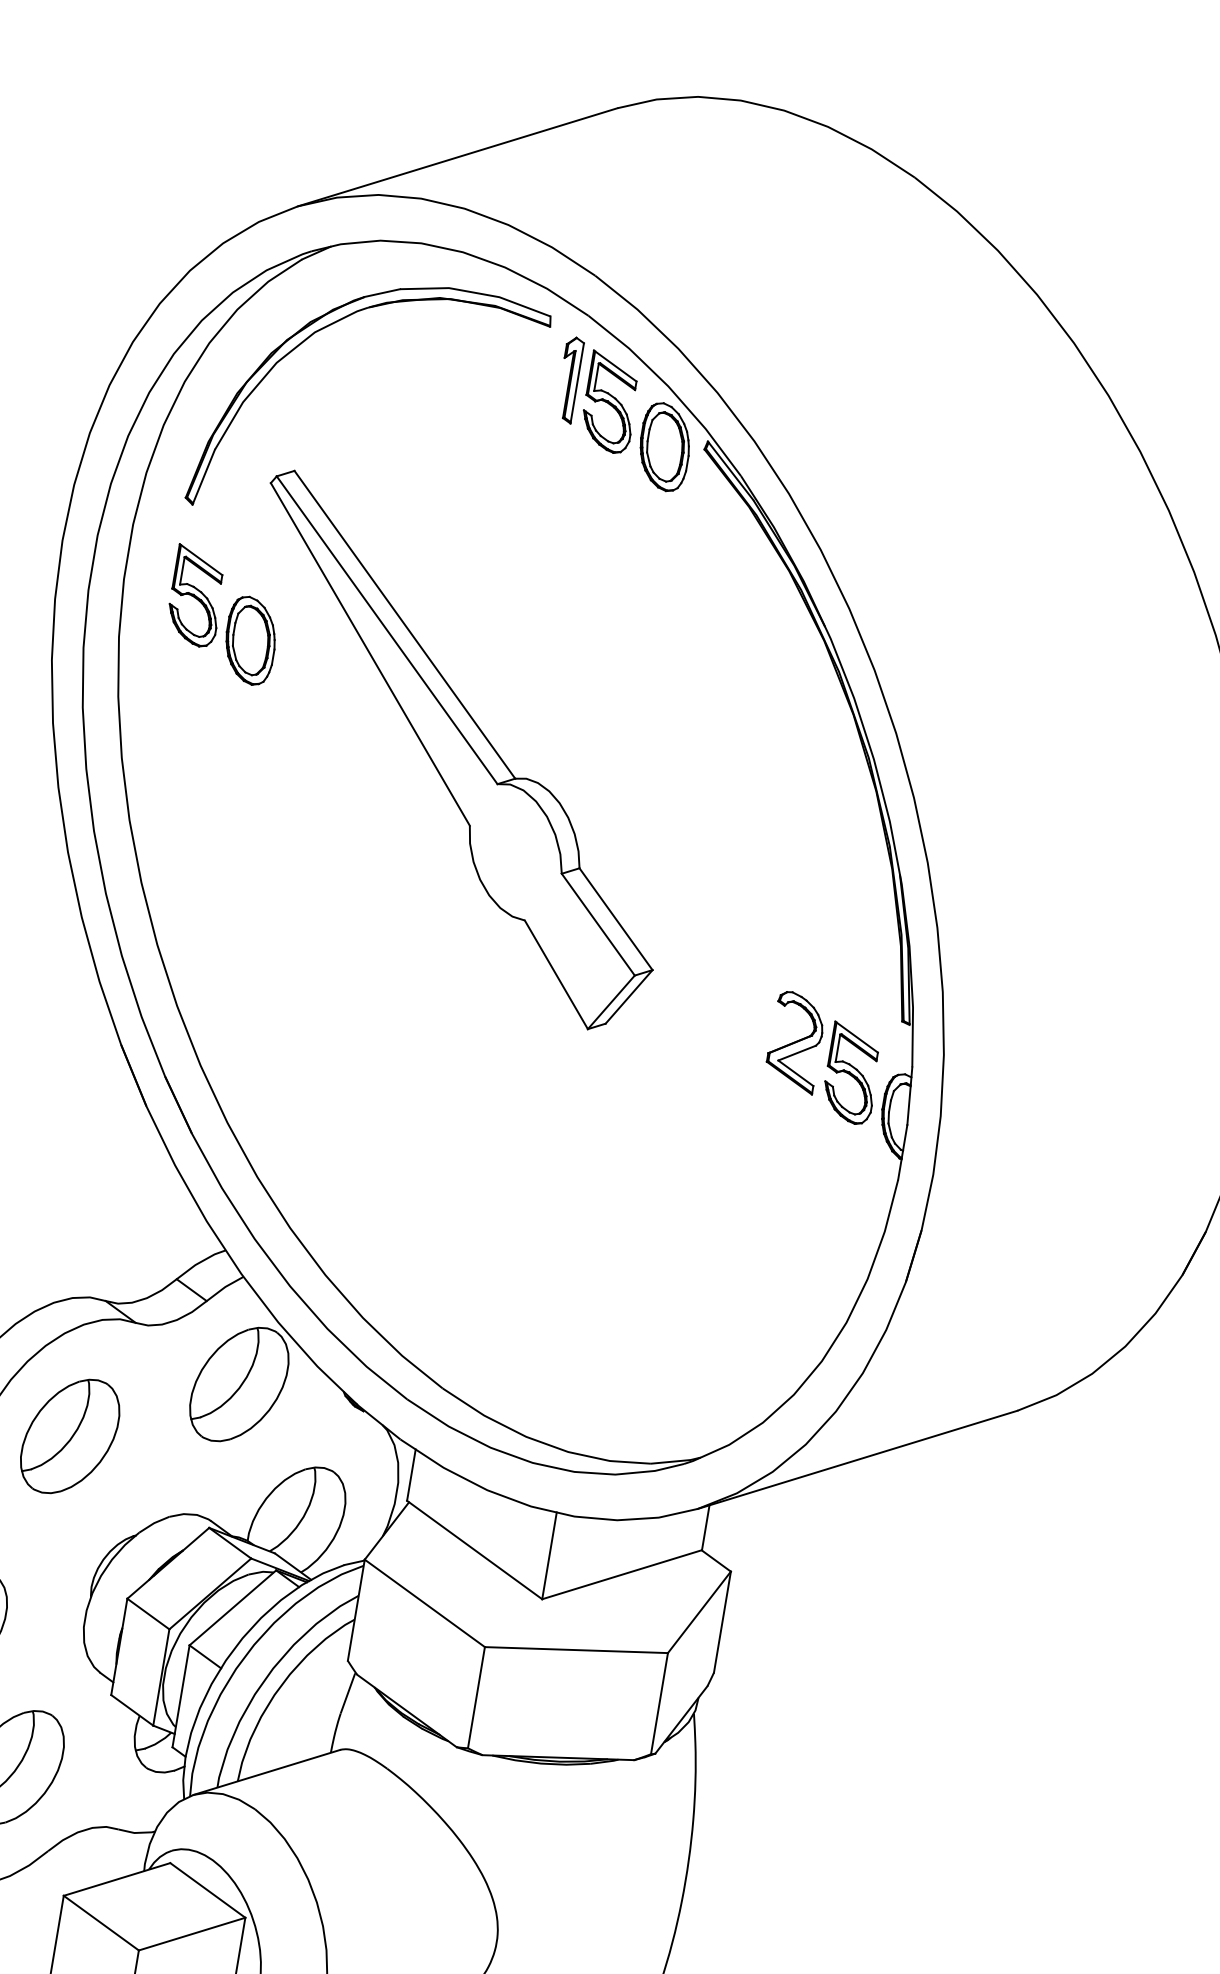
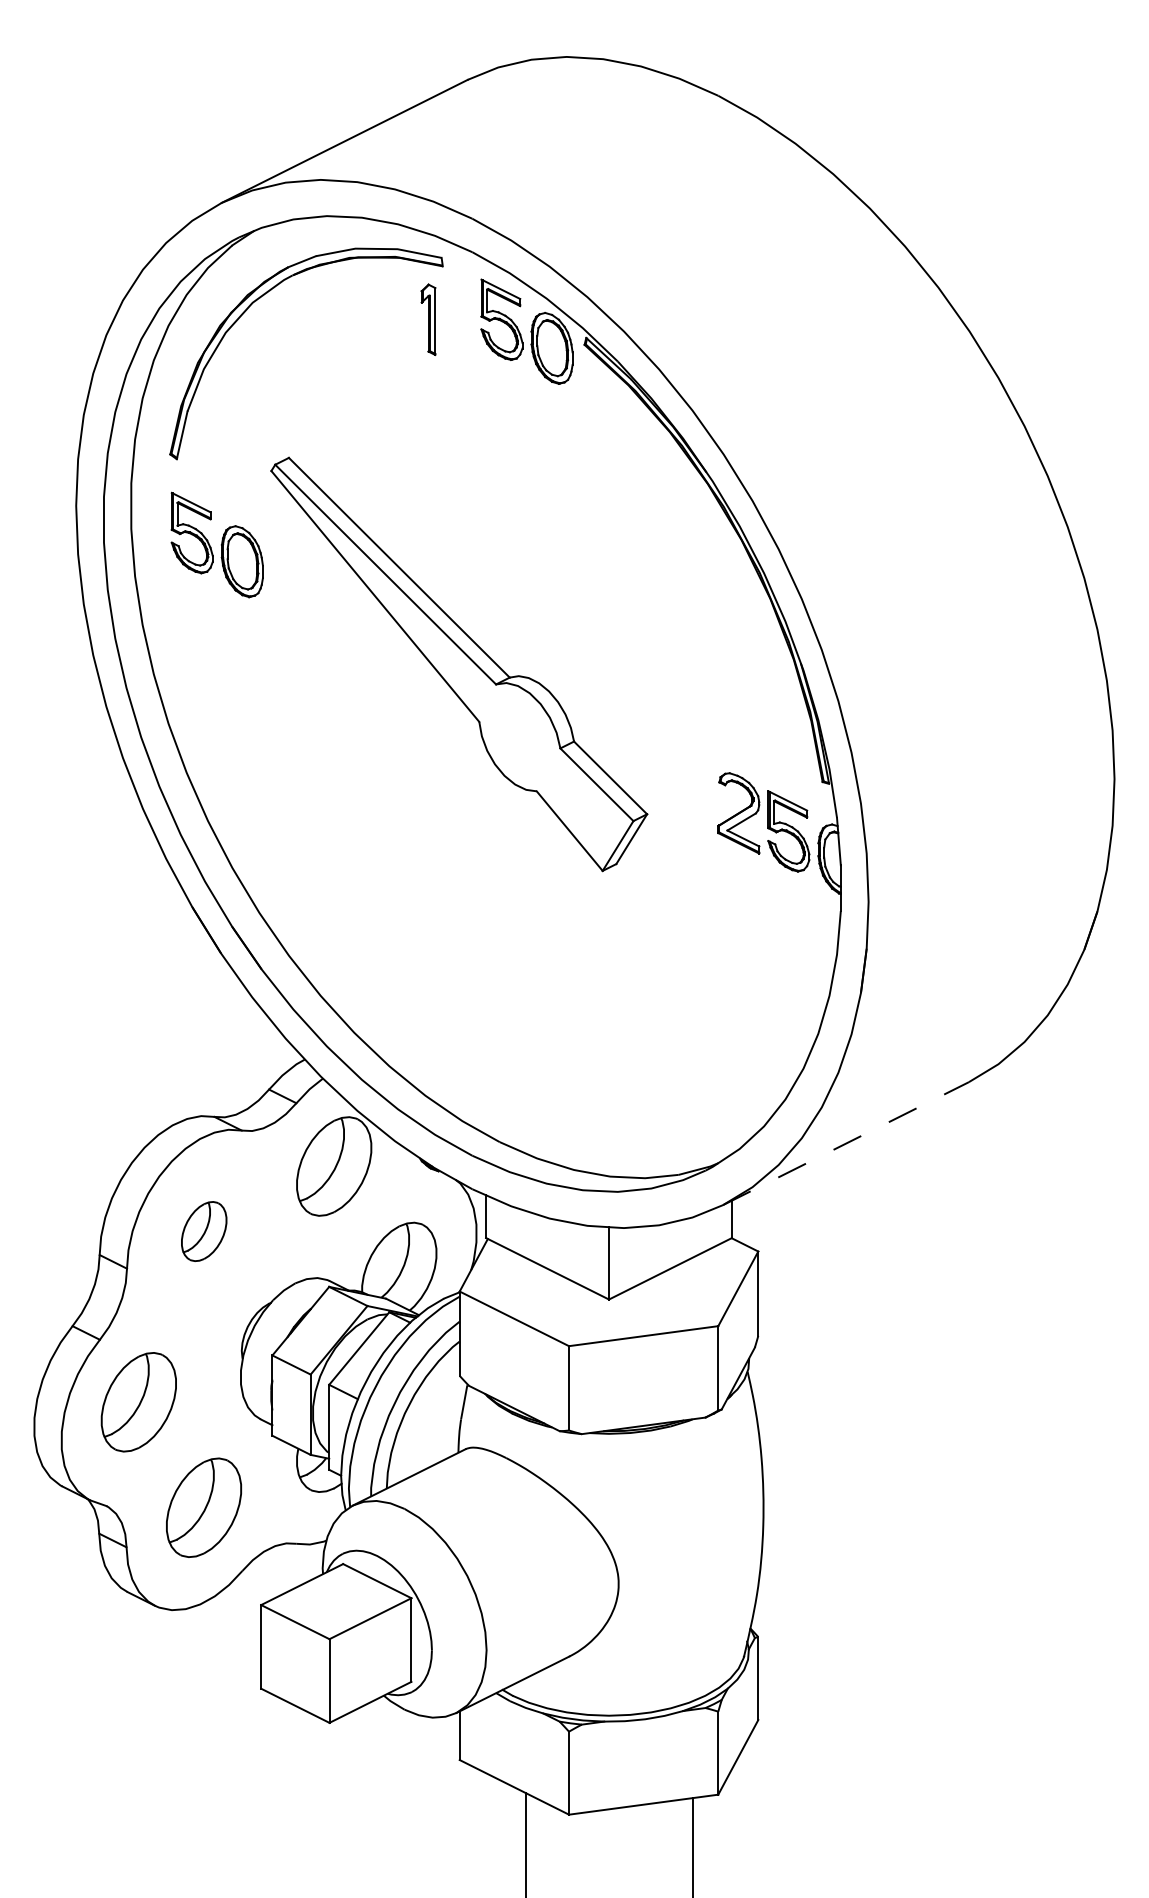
part: (569, 379) -> (428, 319), moved
part: (457, 752) -> (459, 664), moved
part: (70, 1436) -> (204, 1231), size x0.6
line: (858, 1459) -> (846, 1143), solid -> dashed

